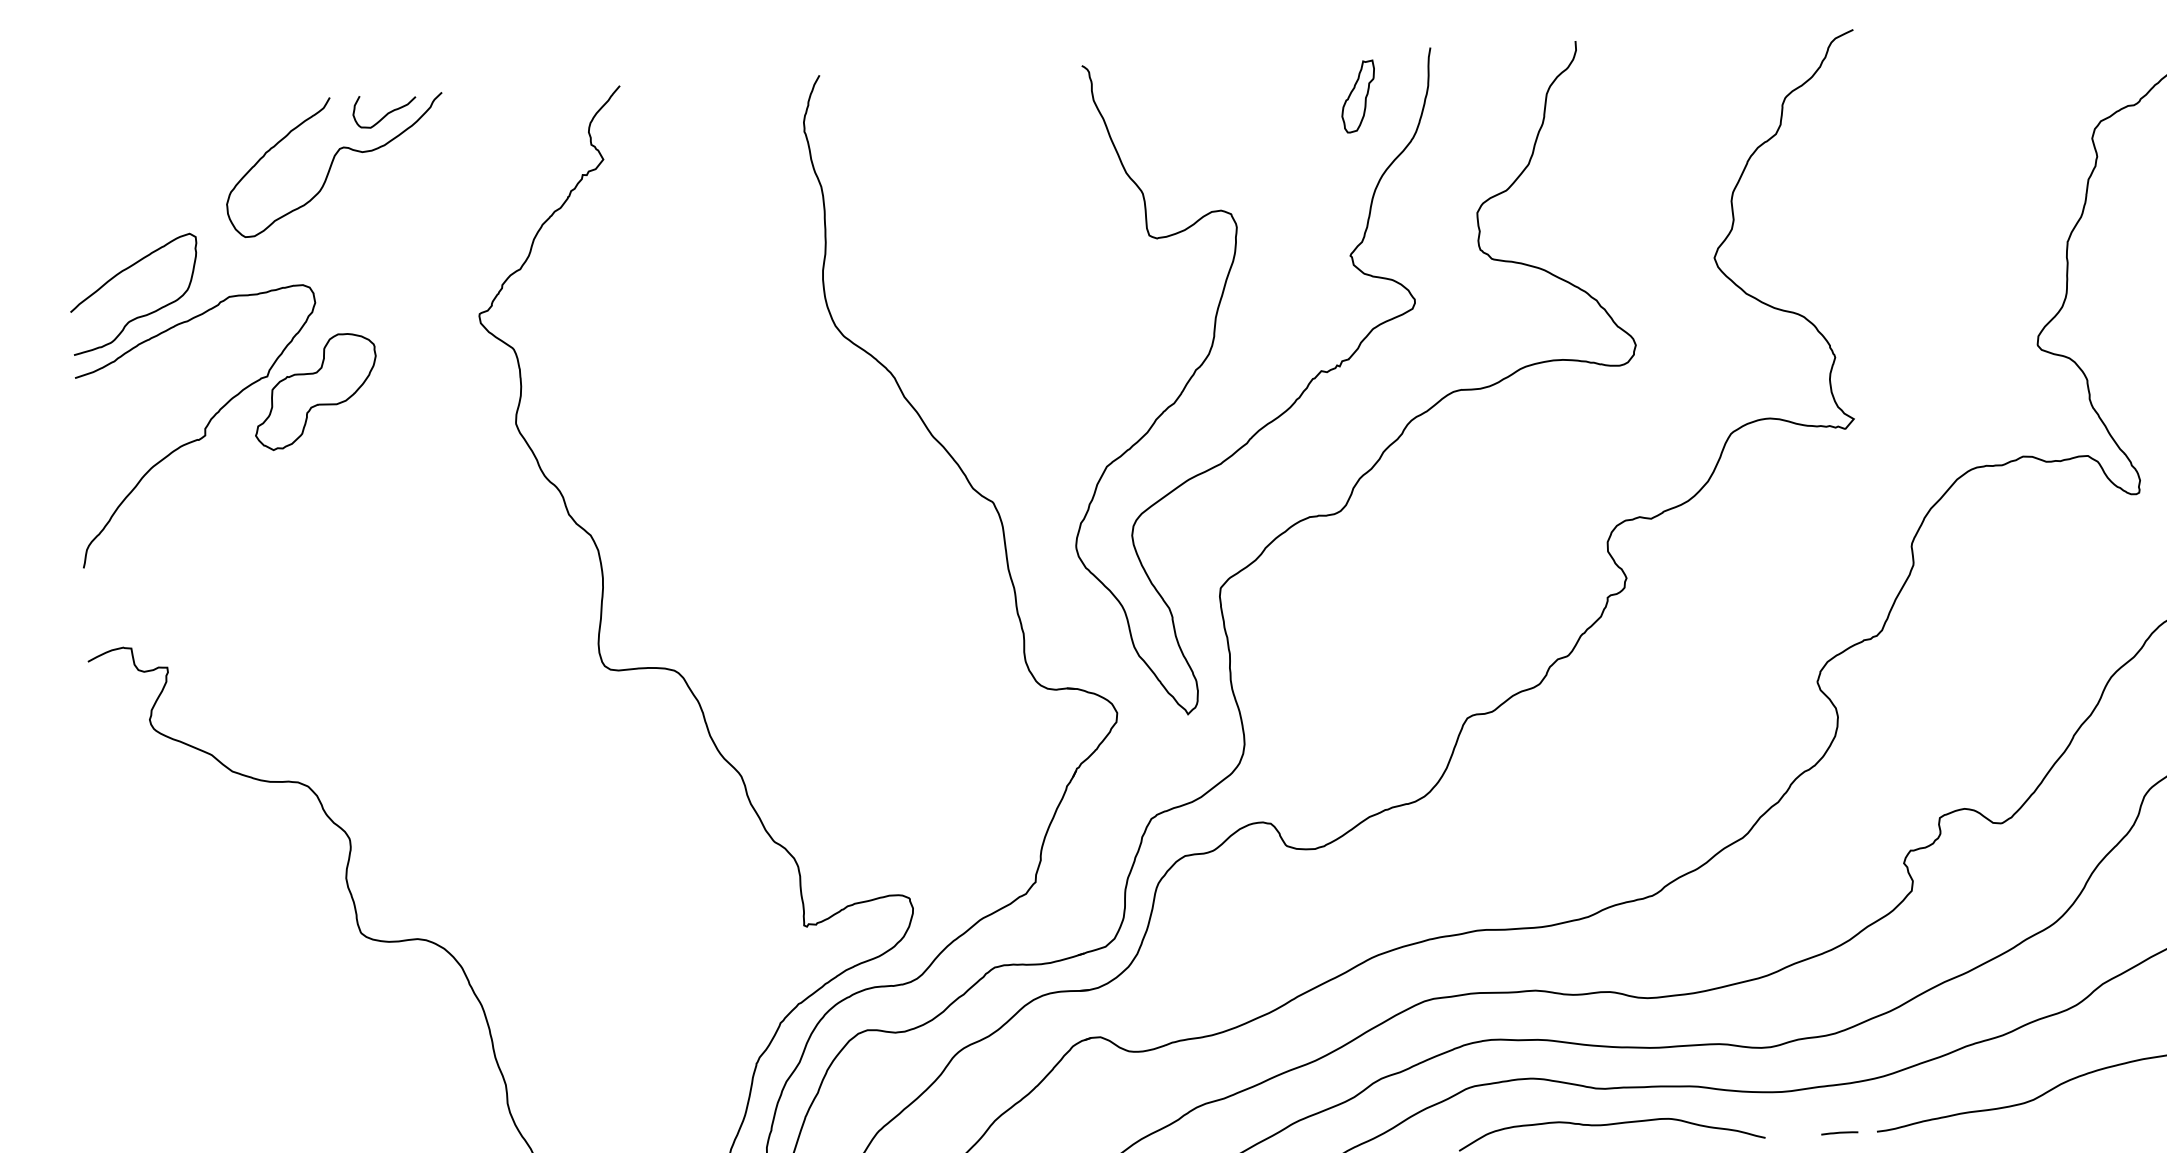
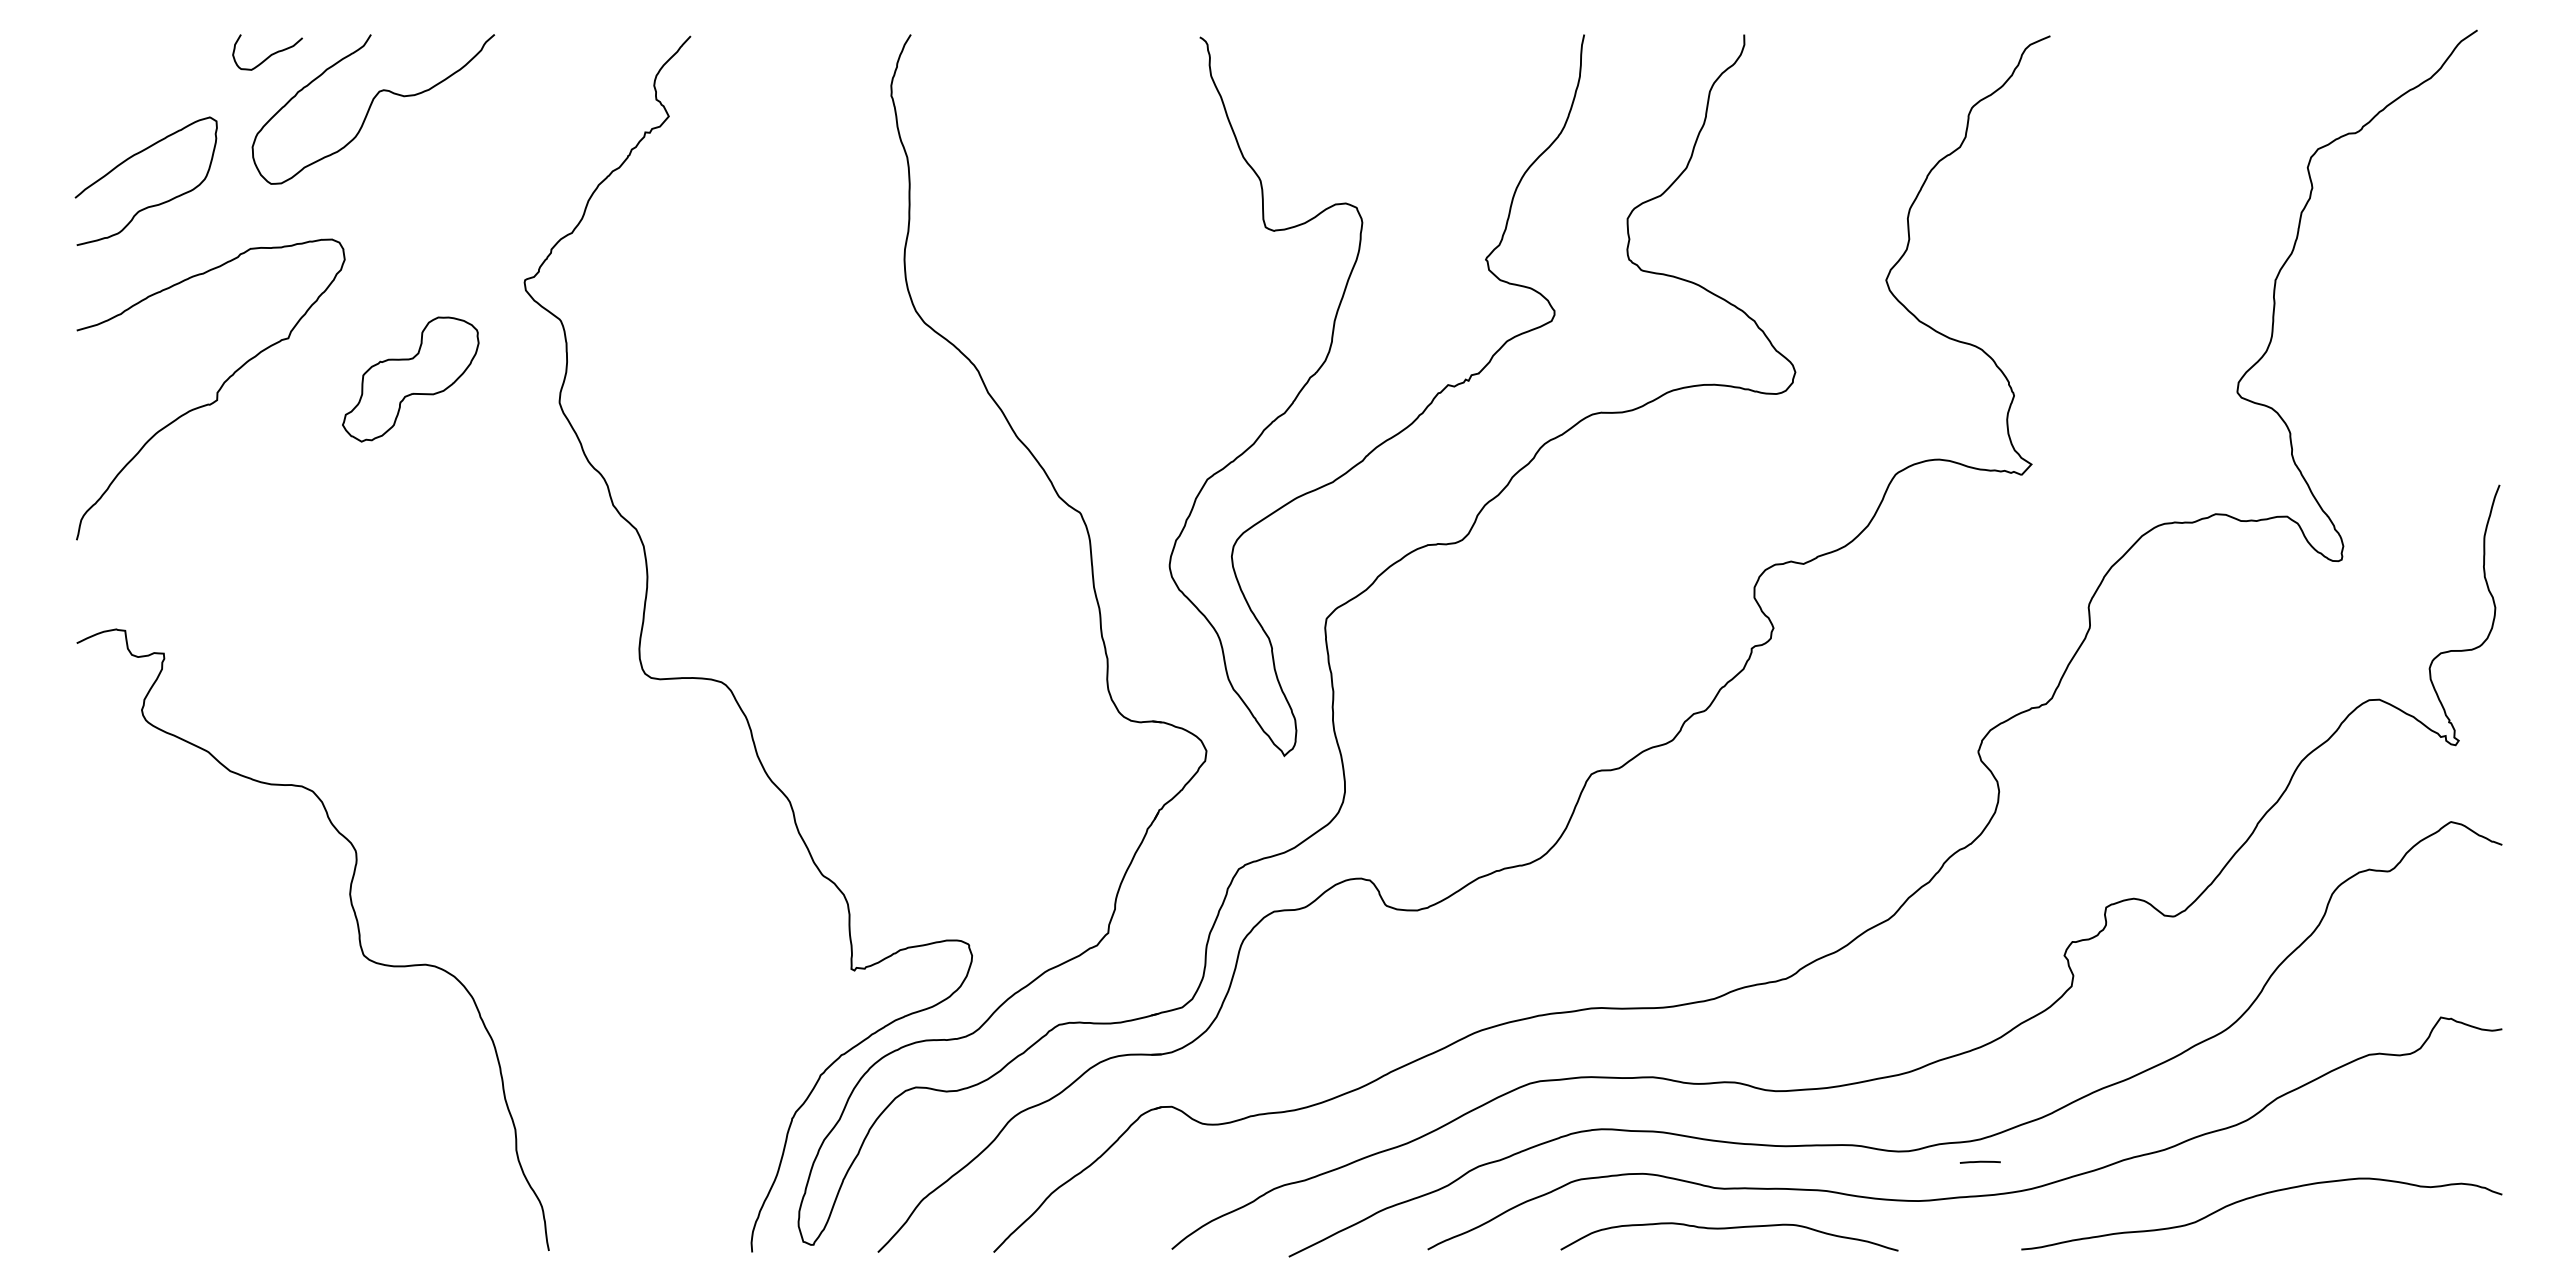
part: (1358, 96) -> (1502, 84), removed
curve: (387, 113) -> (270, 54), moved
curve: (139, 316) -> (150, 205), moved
part: (315, 391) -> (410, 379), moved
curve: (1838, 1132) -> (1979, 1161), moved

